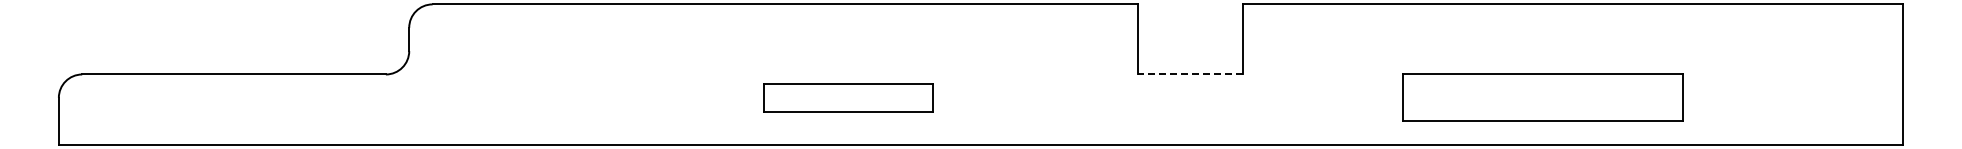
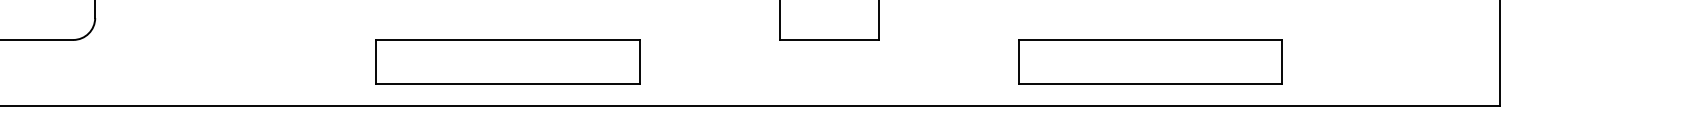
line: (1190, 74) -> (829, 39), dashed -> solid
part: (848, 97) -> (508, 61), size x1.67
part: (1542, 97) -> (1150, 61), moved

